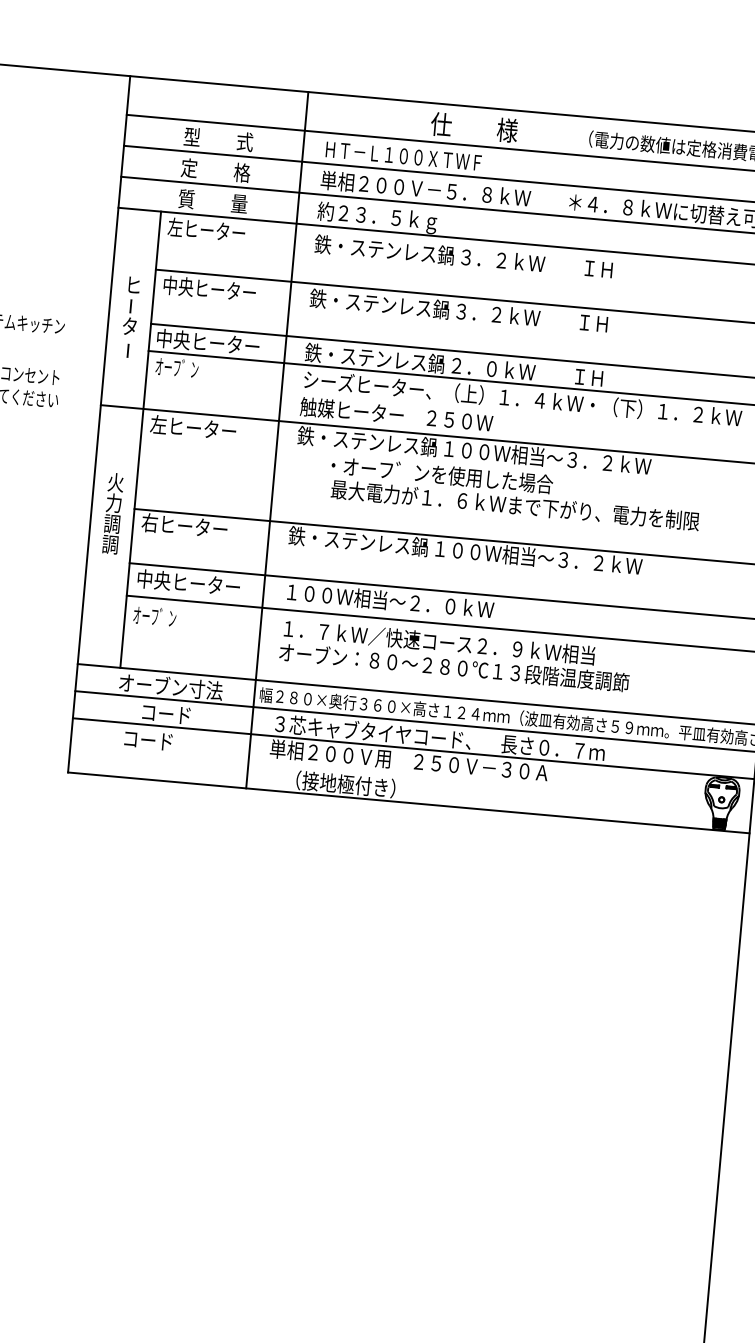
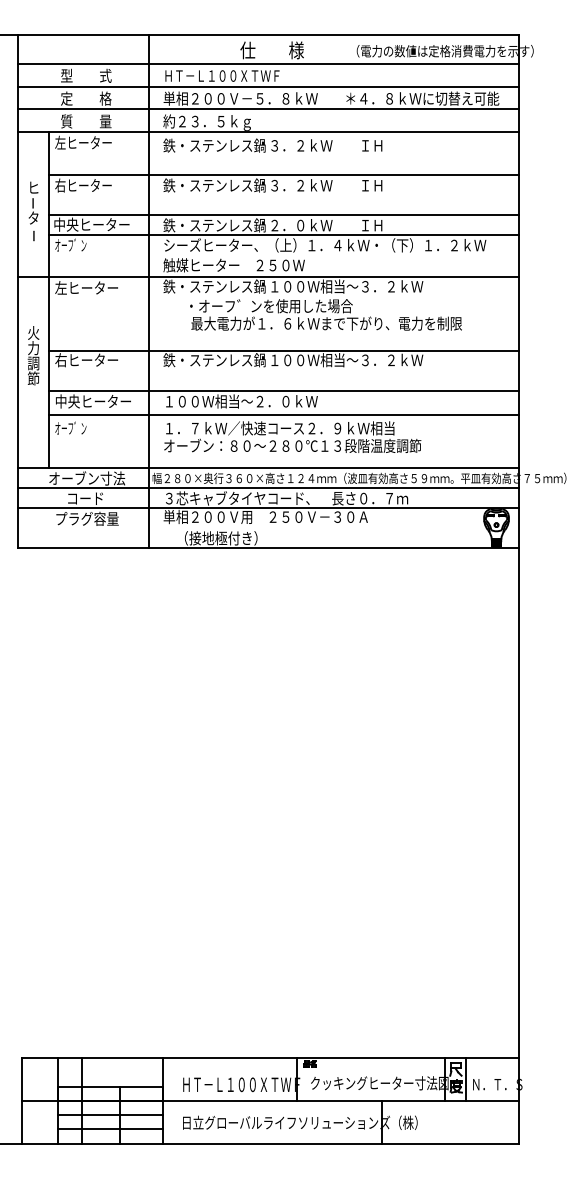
text: (209, 288) -> (89, 185), 中央ヒーター -> 右ヒーター
text: (110, 544) -> (33, 378), 調 -> 節
text: (166, 741) -> (87, 518), コード -> プラグ容量

